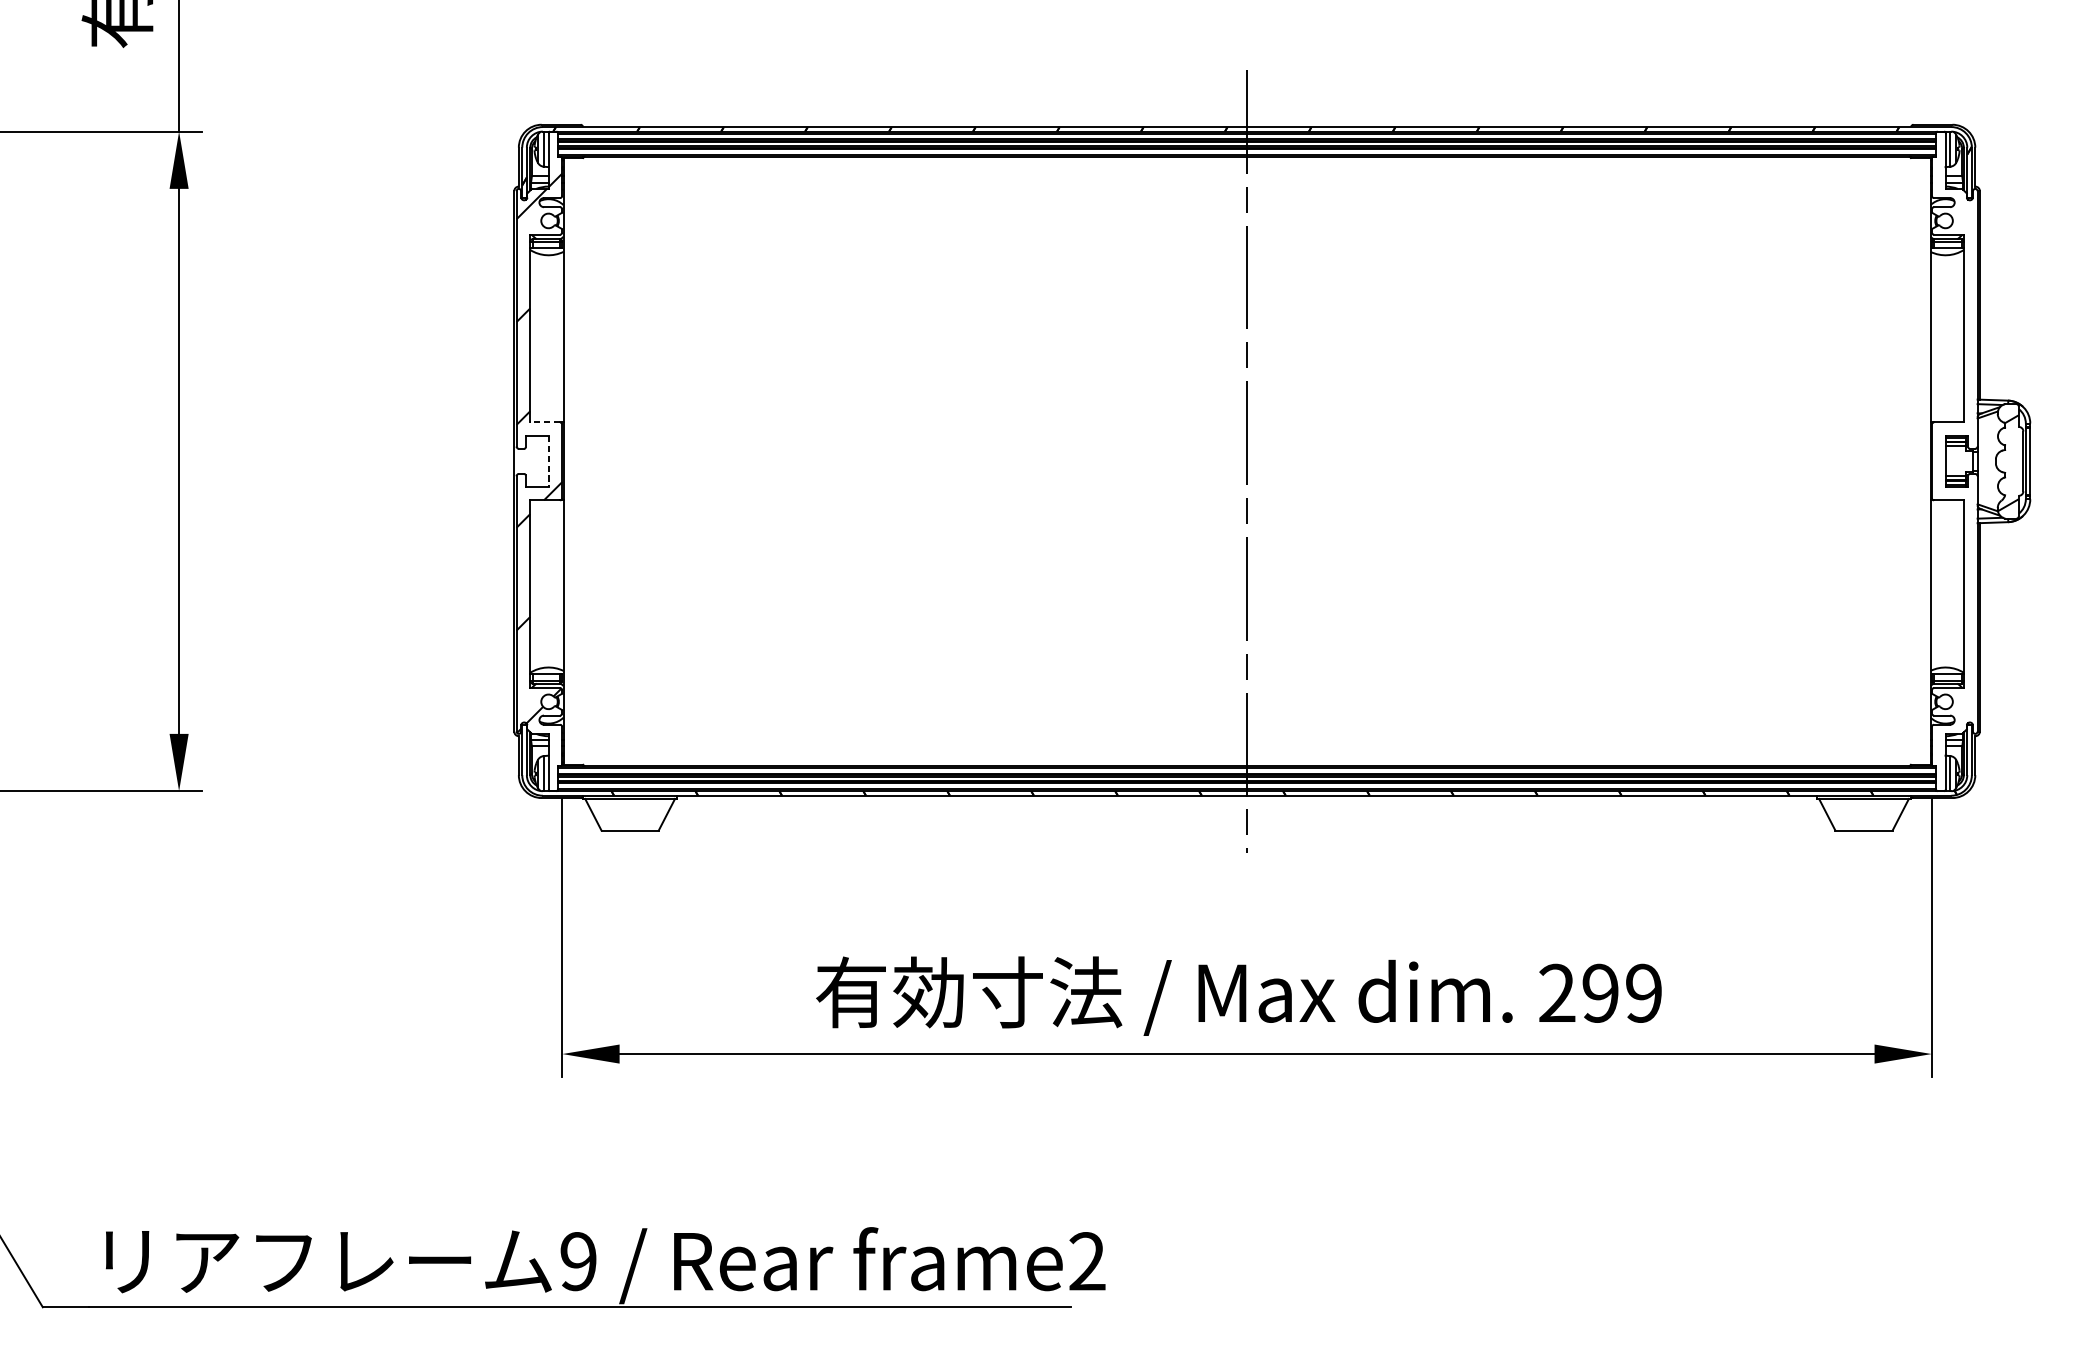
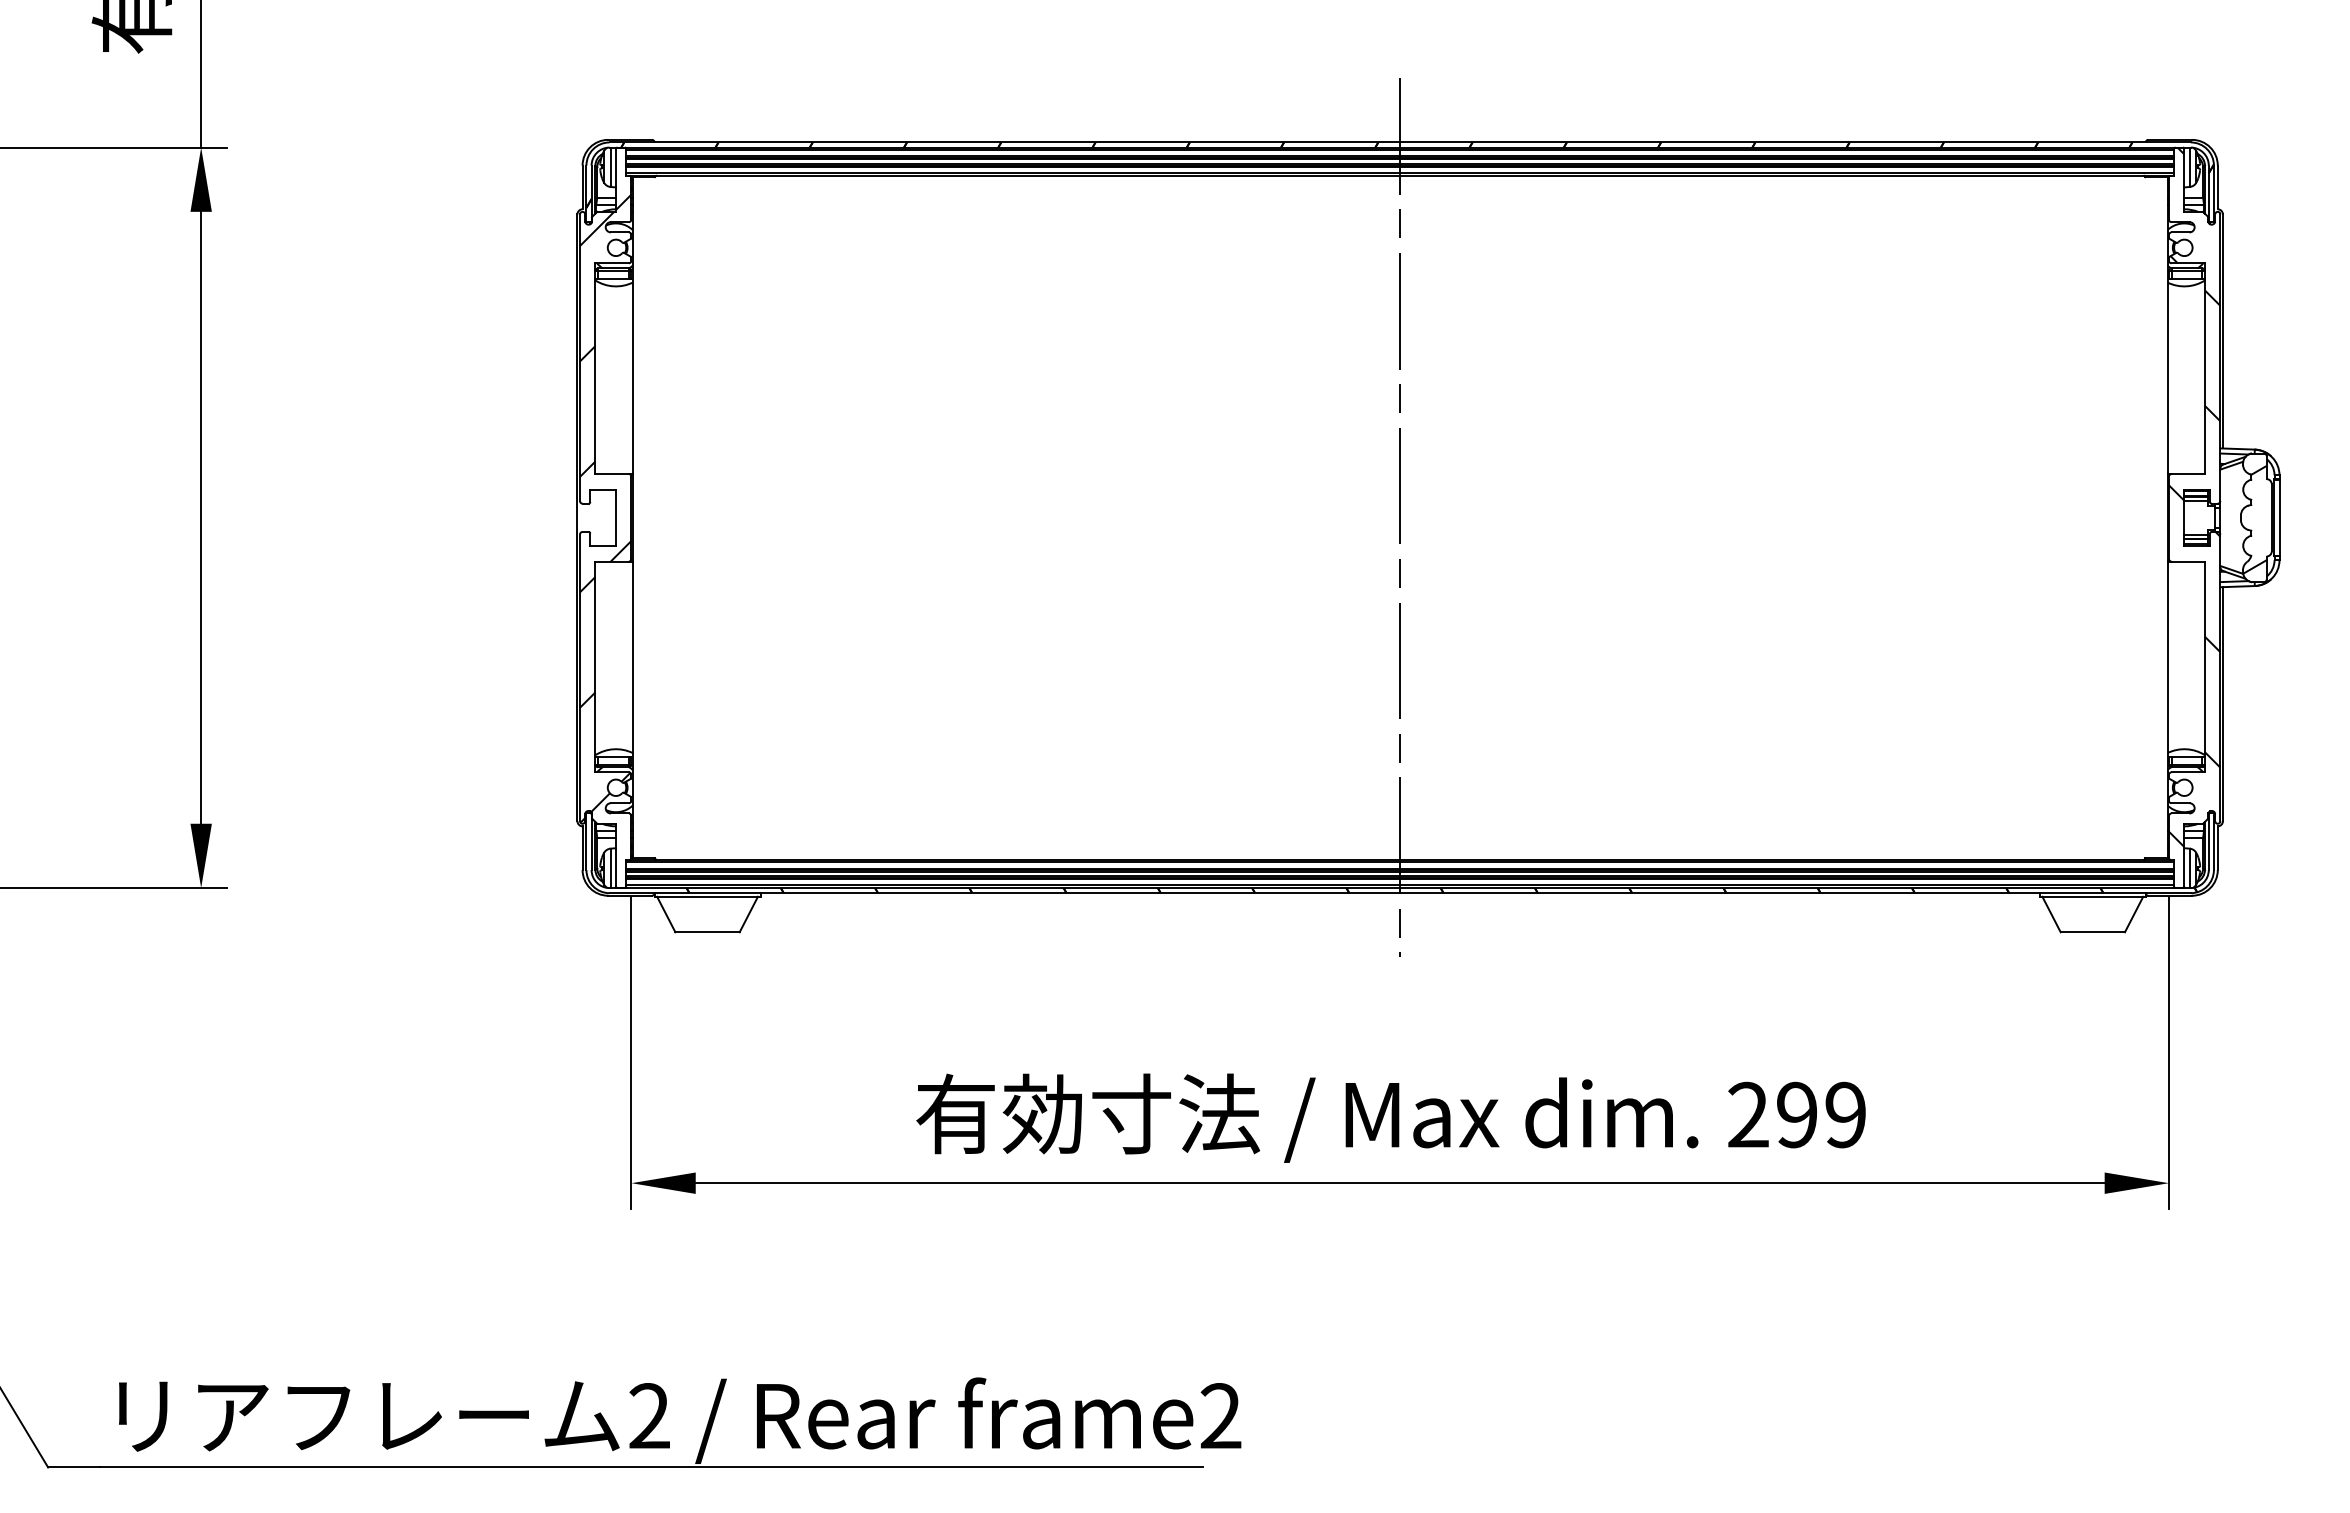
line: (545, 422) -> (612, 474), dashed -> solid
hatch: (1954, 443) -> (2194, 497), added
line: (549, 462) -> (616, 518), dashed -> solid
text: (578, 1261) -> (649, 1416), 9 -> 2

